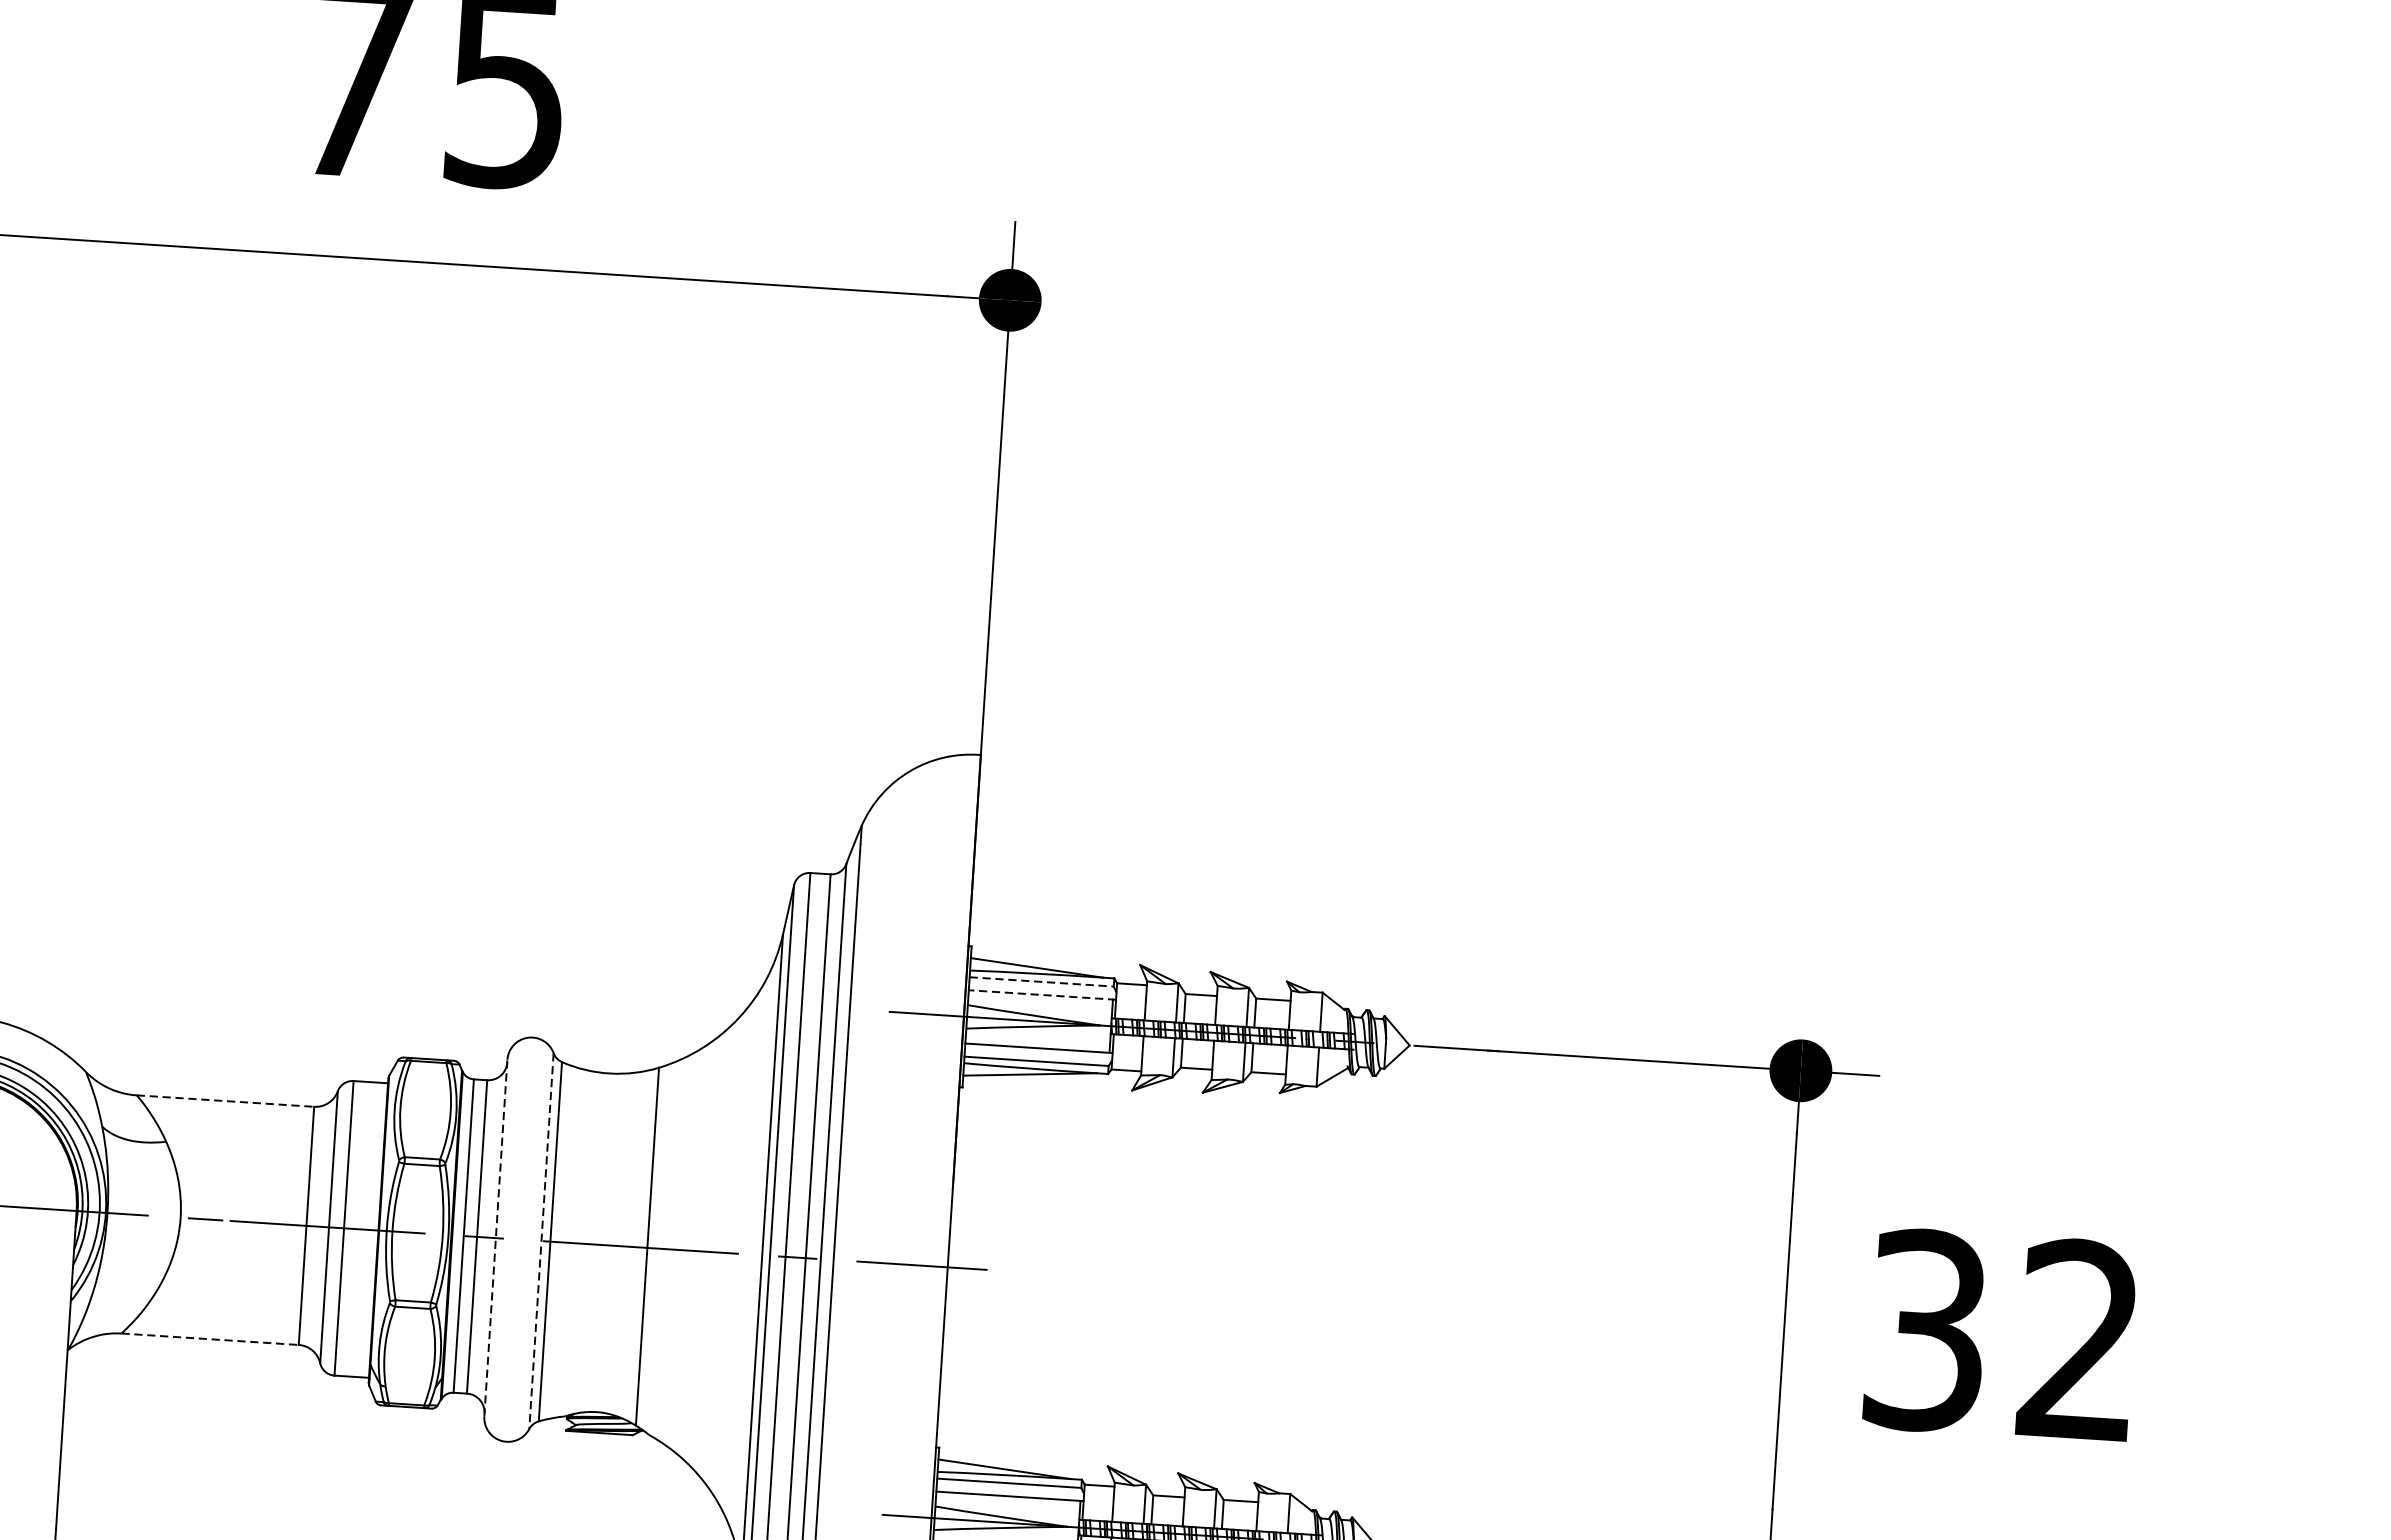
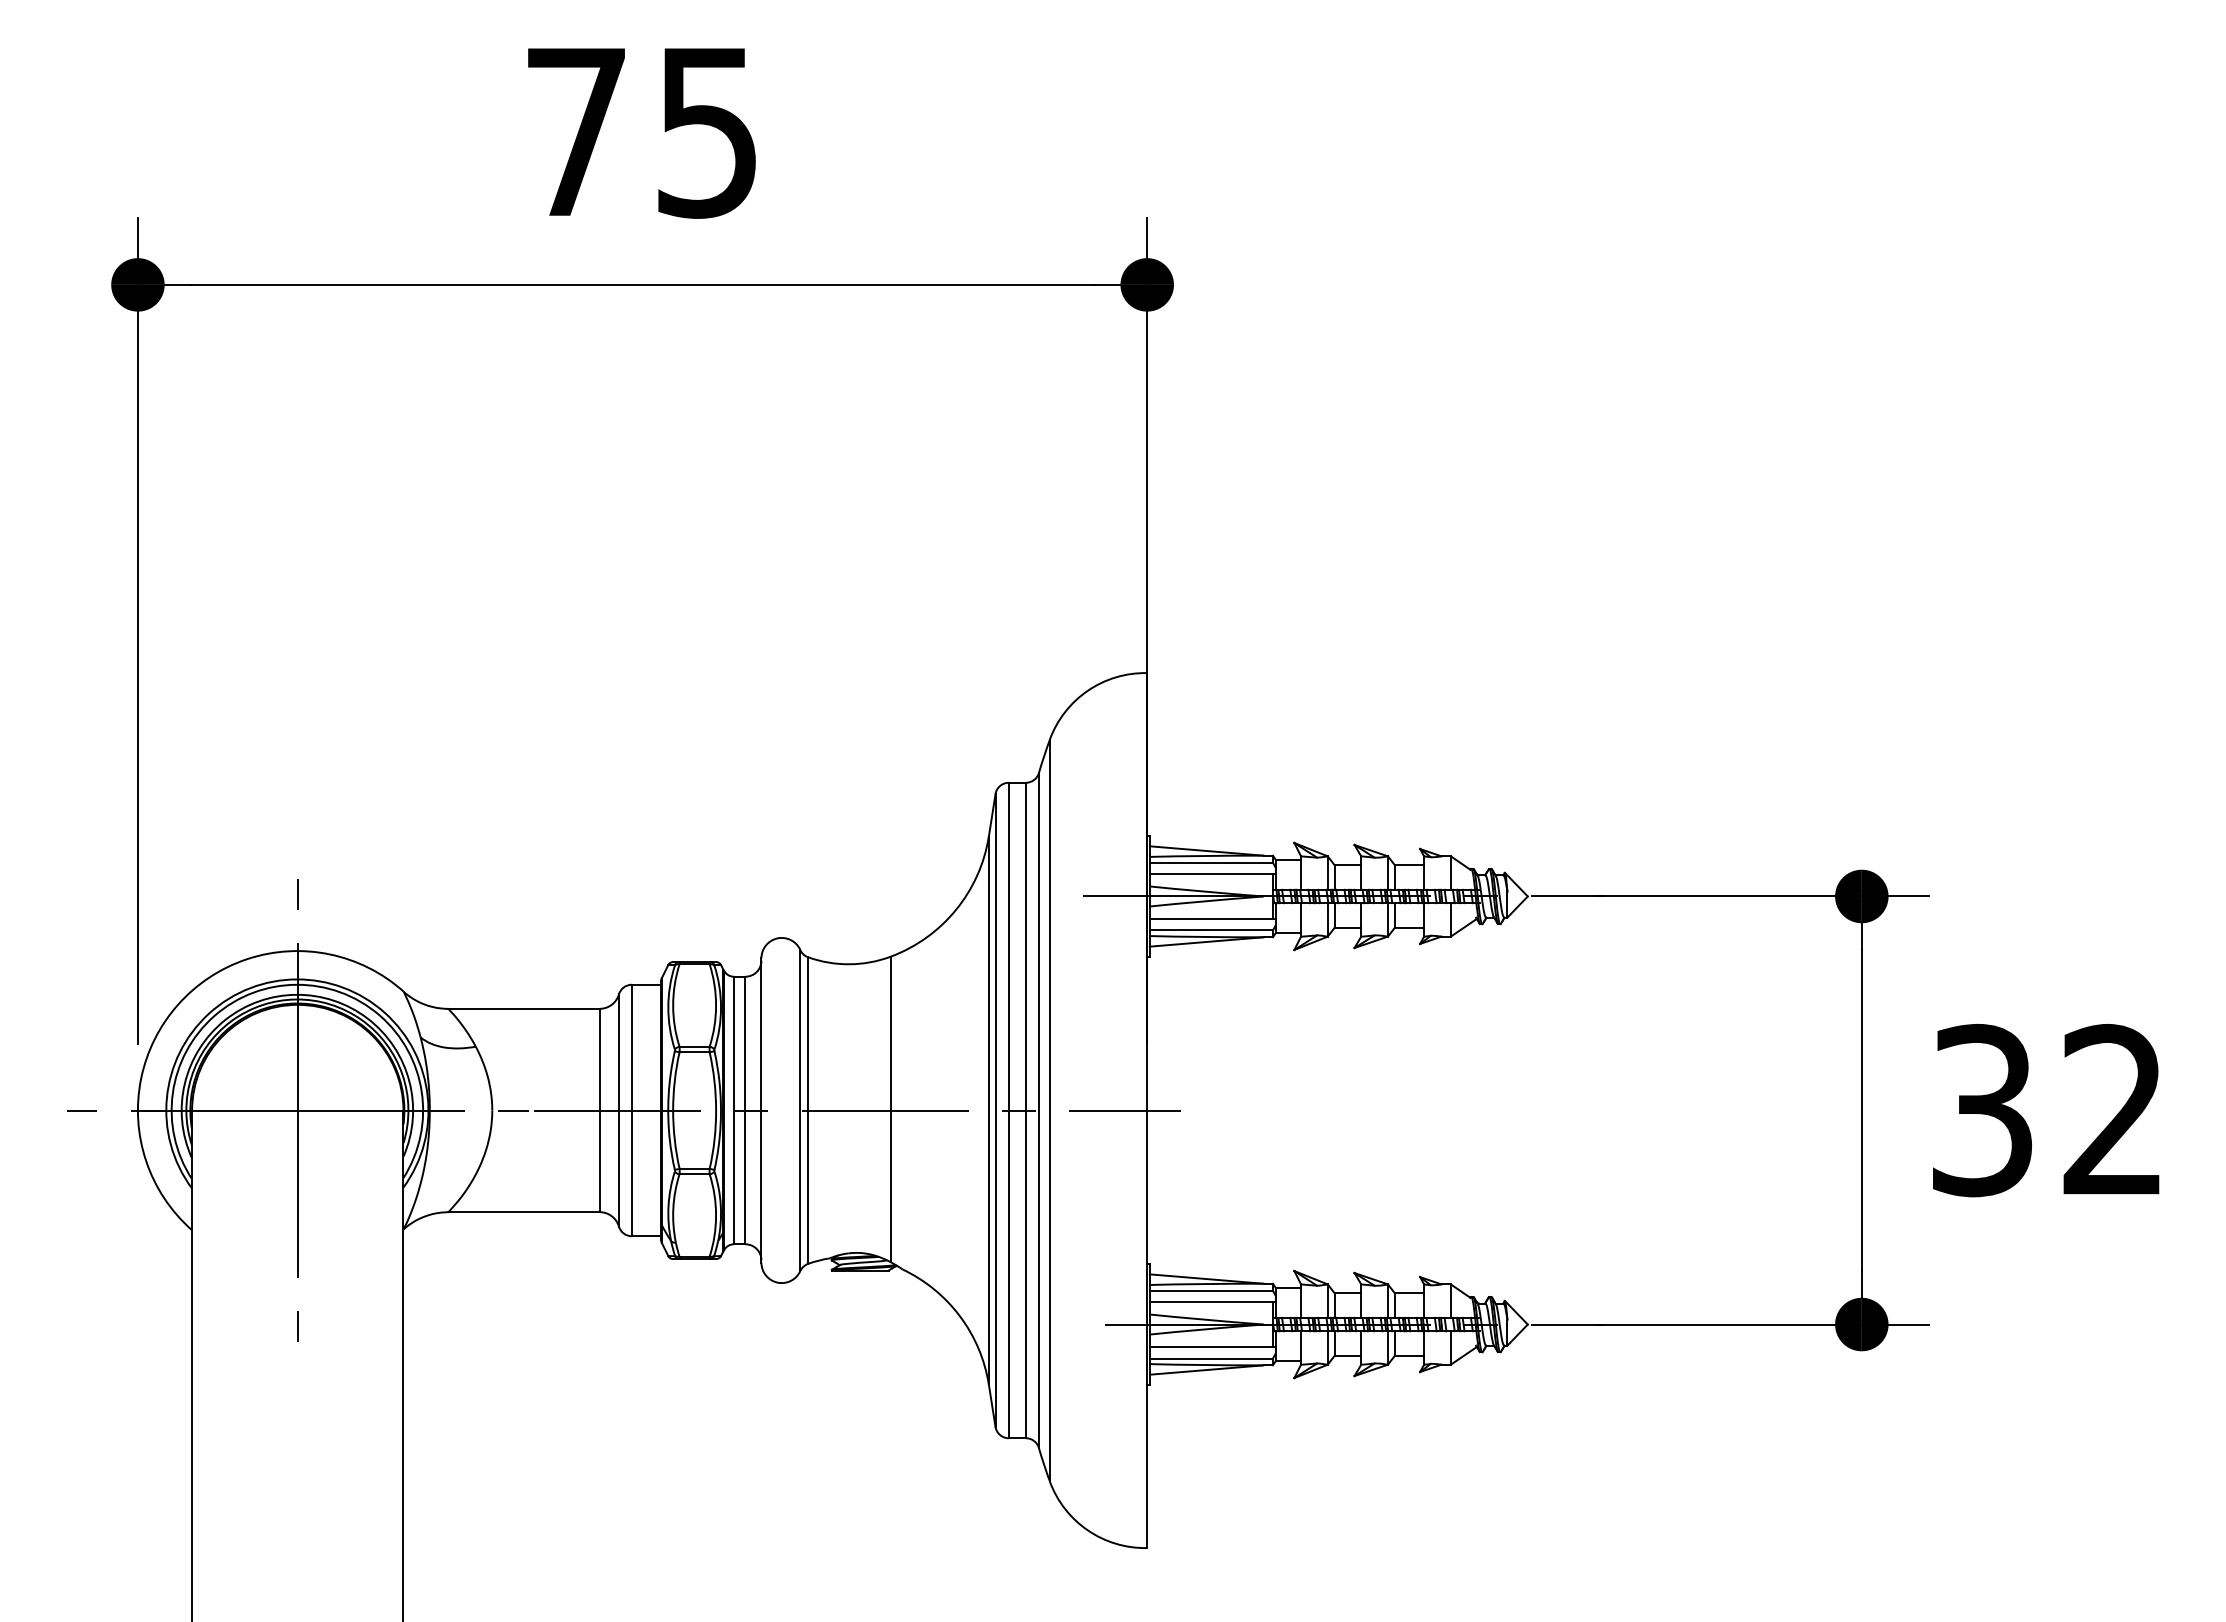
line: (1041, 981) -> (1211, 862), dashed -> solid
line: (1042, 994) -> (1212, 873), dashed -> solid
line: (226, 1100) -> (524, 1008), dashed -> solid
line: (495, 1238) -> (761, 1110), dashed -> solid
line: (541, 1242) -> (800, 1111), dashed -> solid
line: (210, 1339) -> (524, 1212), dashed -> solid

